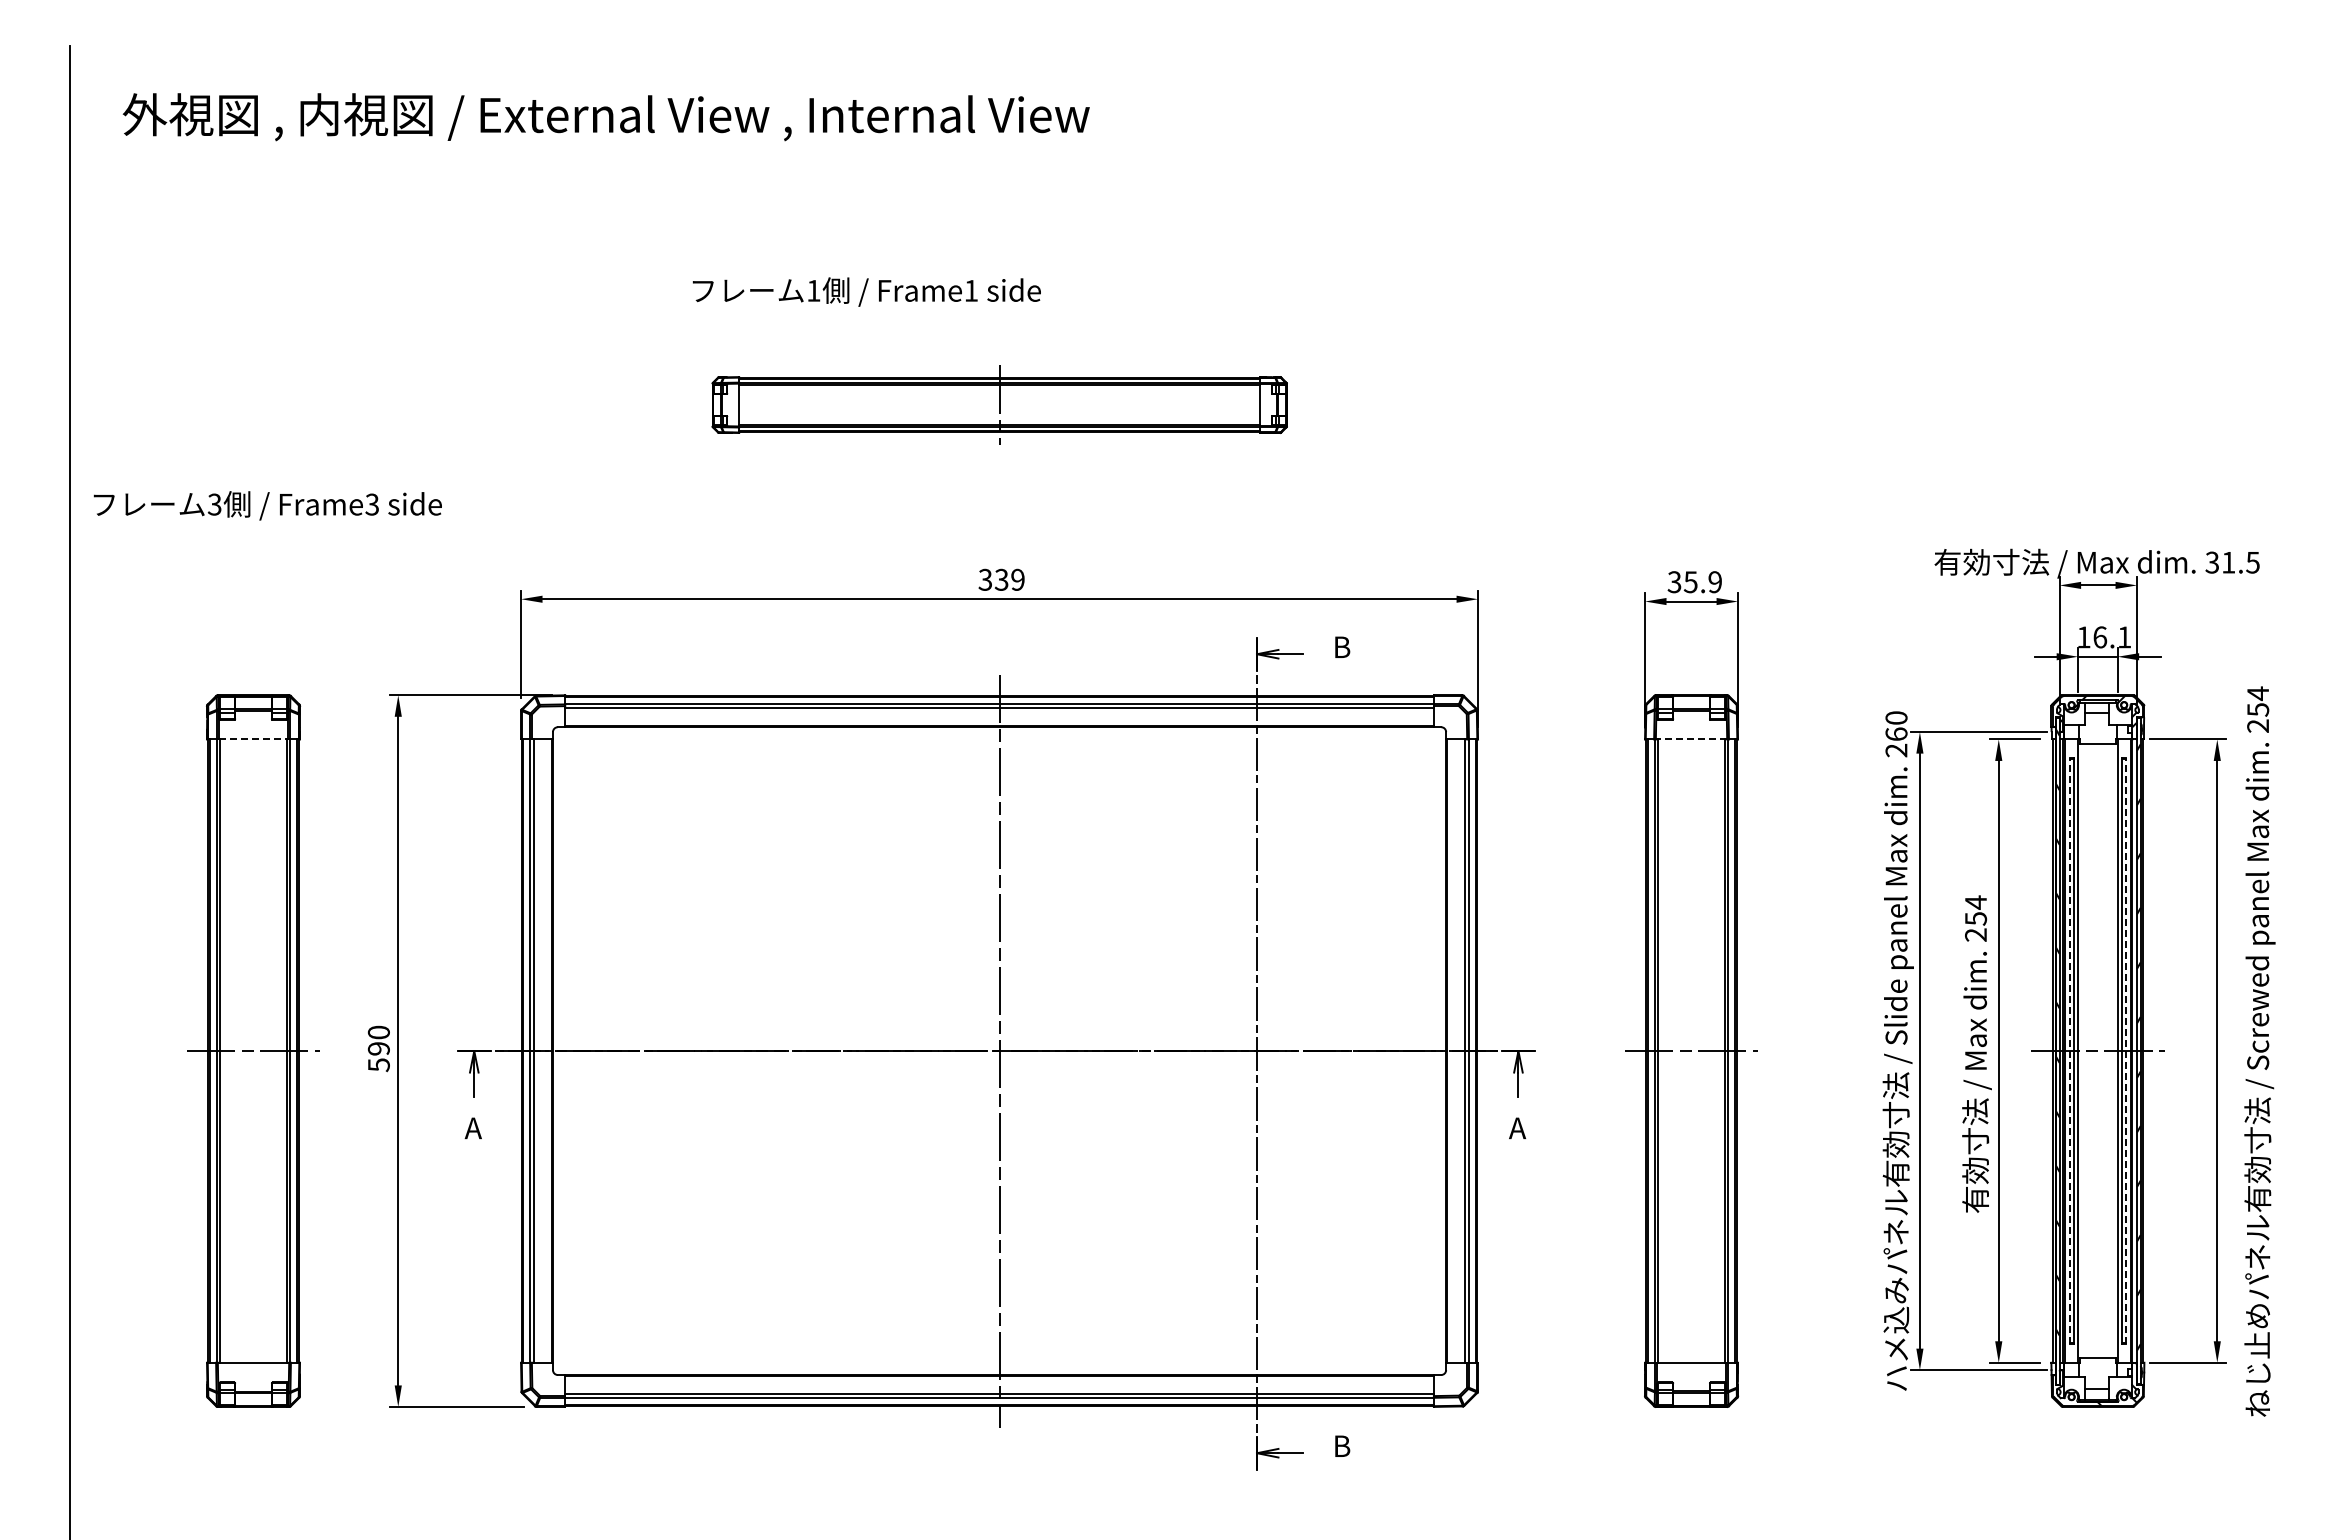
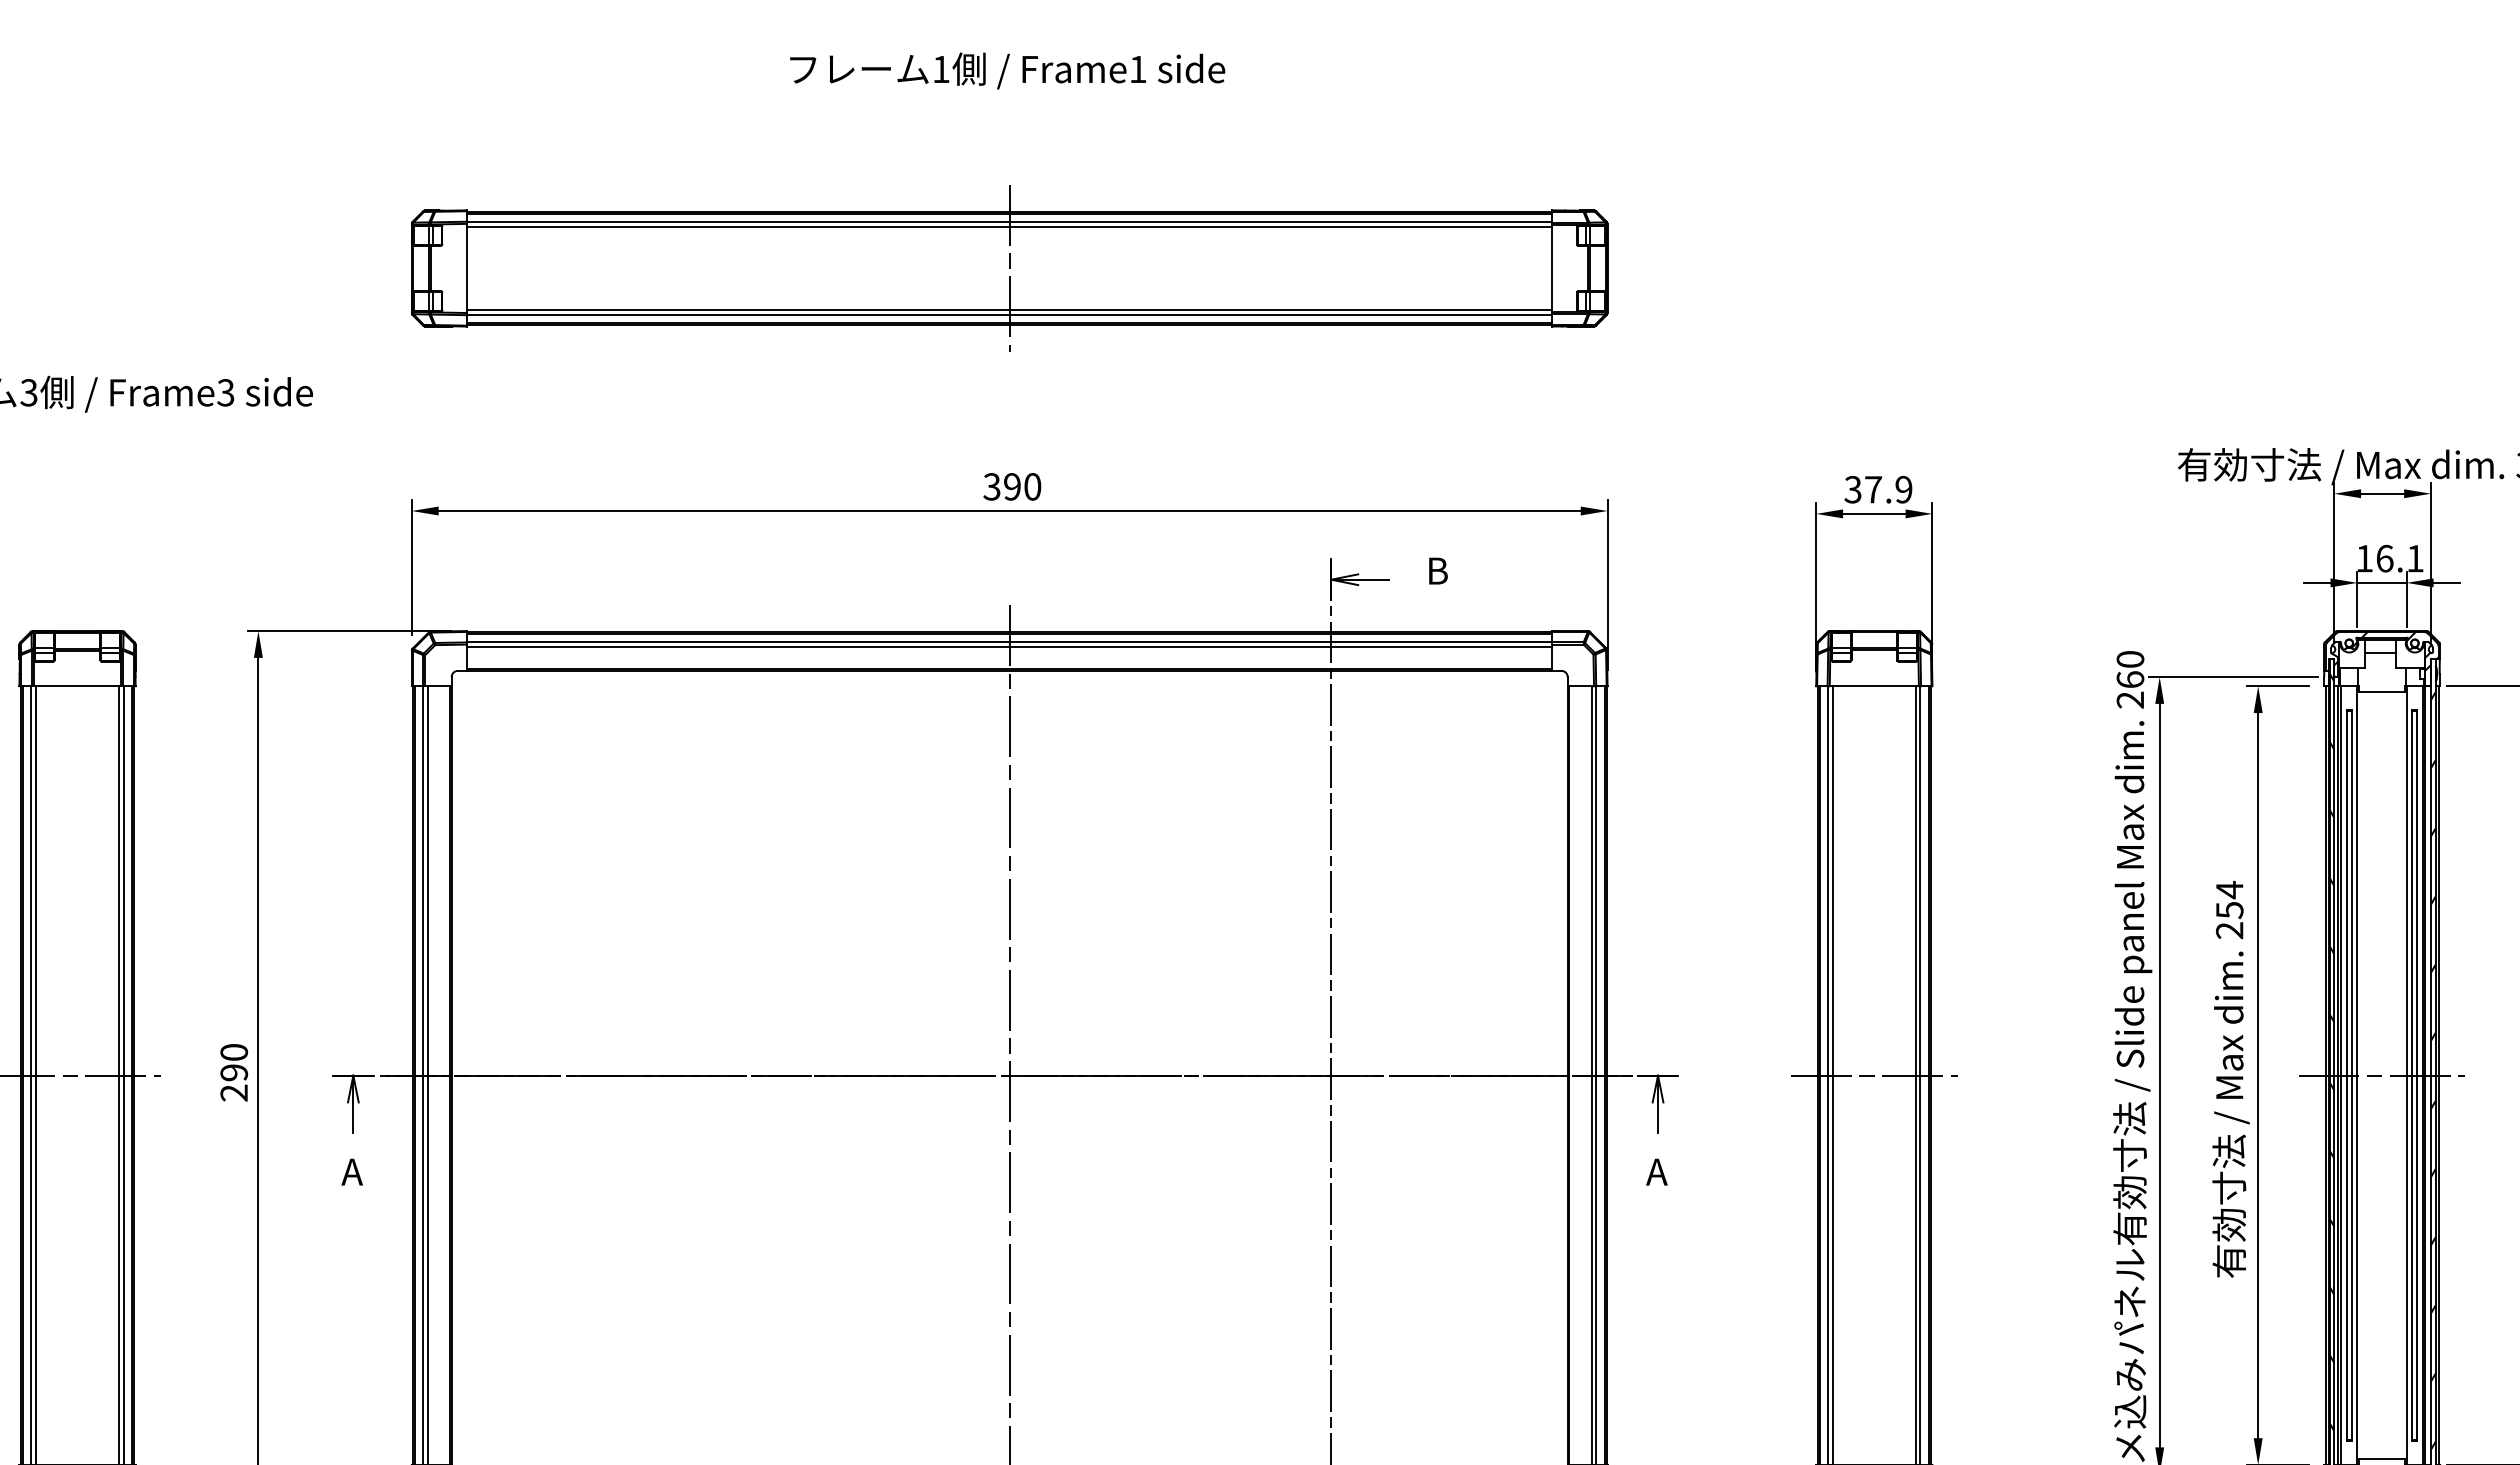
text: (866, 291) -> (1007, 70), moved
part: (999, 404) -> (1009, 267), size x1.67
text: (1009, 579) -> (1022, 486), 339 -> 390
text: (1690, 582) -> (1873, 490), 35.9 -> 37.9
line: (253, 739) -> (77, 686), dashed -> solid
line: (1691, 739) -> (1874, 686), dashed -> solid
line: (2069, 1051) -> (2346, 1076), dashed -> solid
line: (2126, 1051) -> (2417, 1076), dashed -> solid
text: (378, 1065) -> (233, 1093), 590 -> 290

